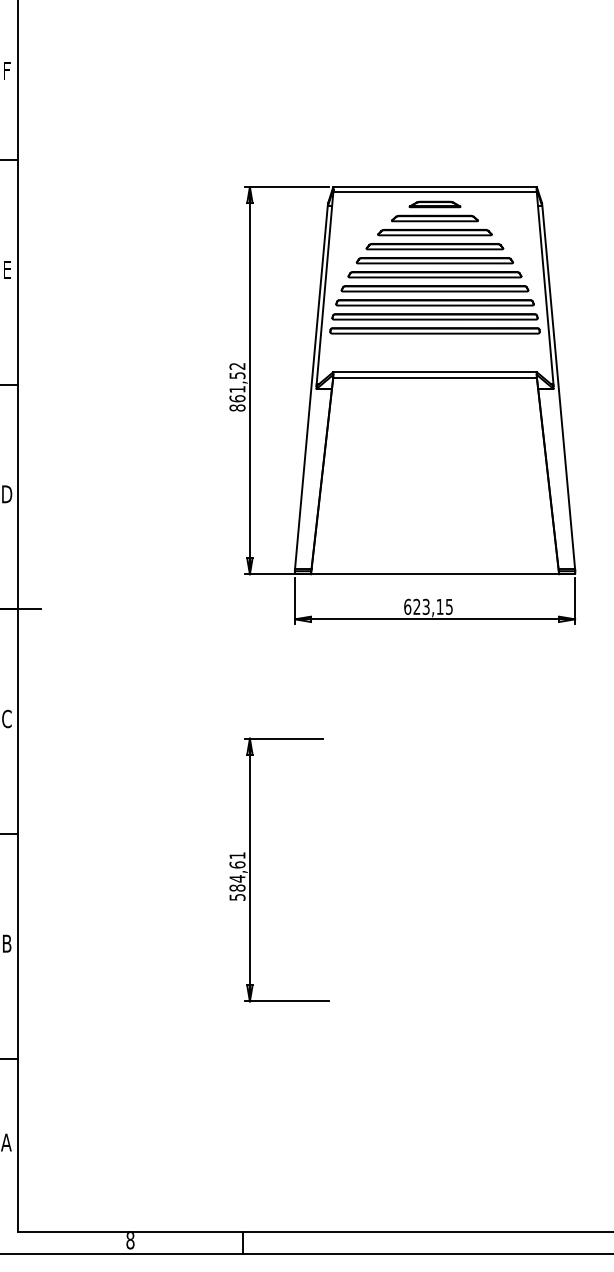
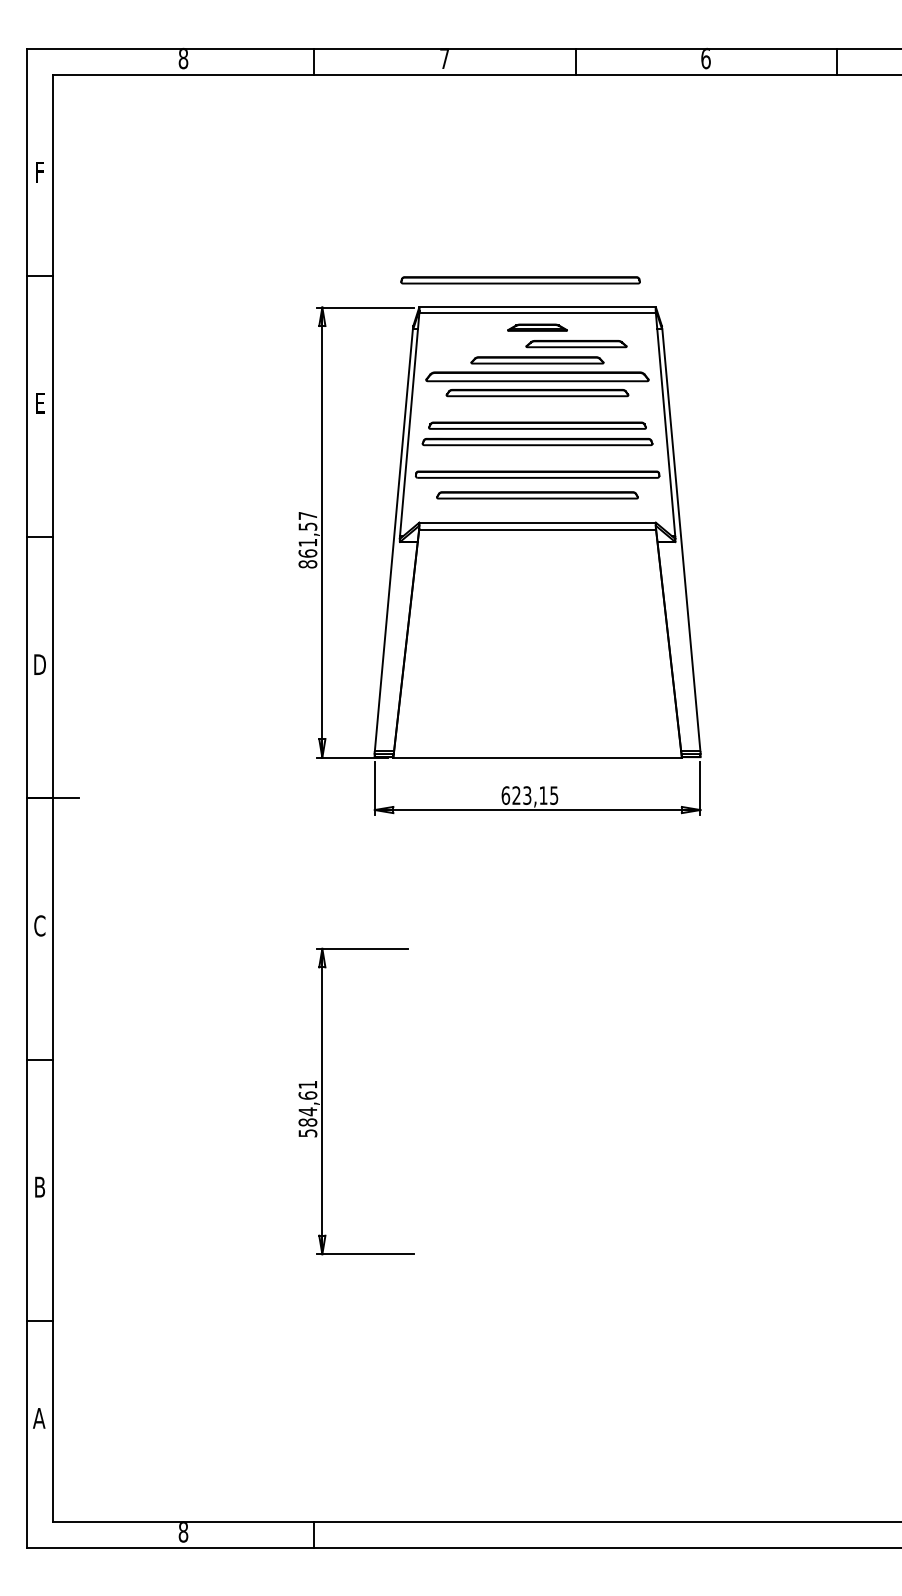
part: (434, 218) -> (576, 344), moved
part: (434, 246) -> (537, 376), size x1.4
part: (434, 274) -> (537, 495), moved
part: (434, 316) -> (520, 280), moved
text: (237, 366) -> (307, 515), 861,52 -> 861,57

